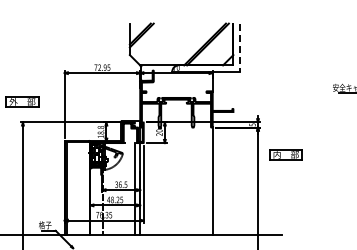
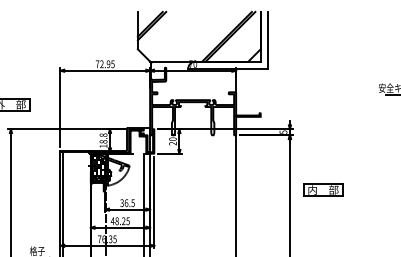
line: (239, 48) -> (267, 41), dashed -> solid
part: (285, 154) -> (322, 189), moved

